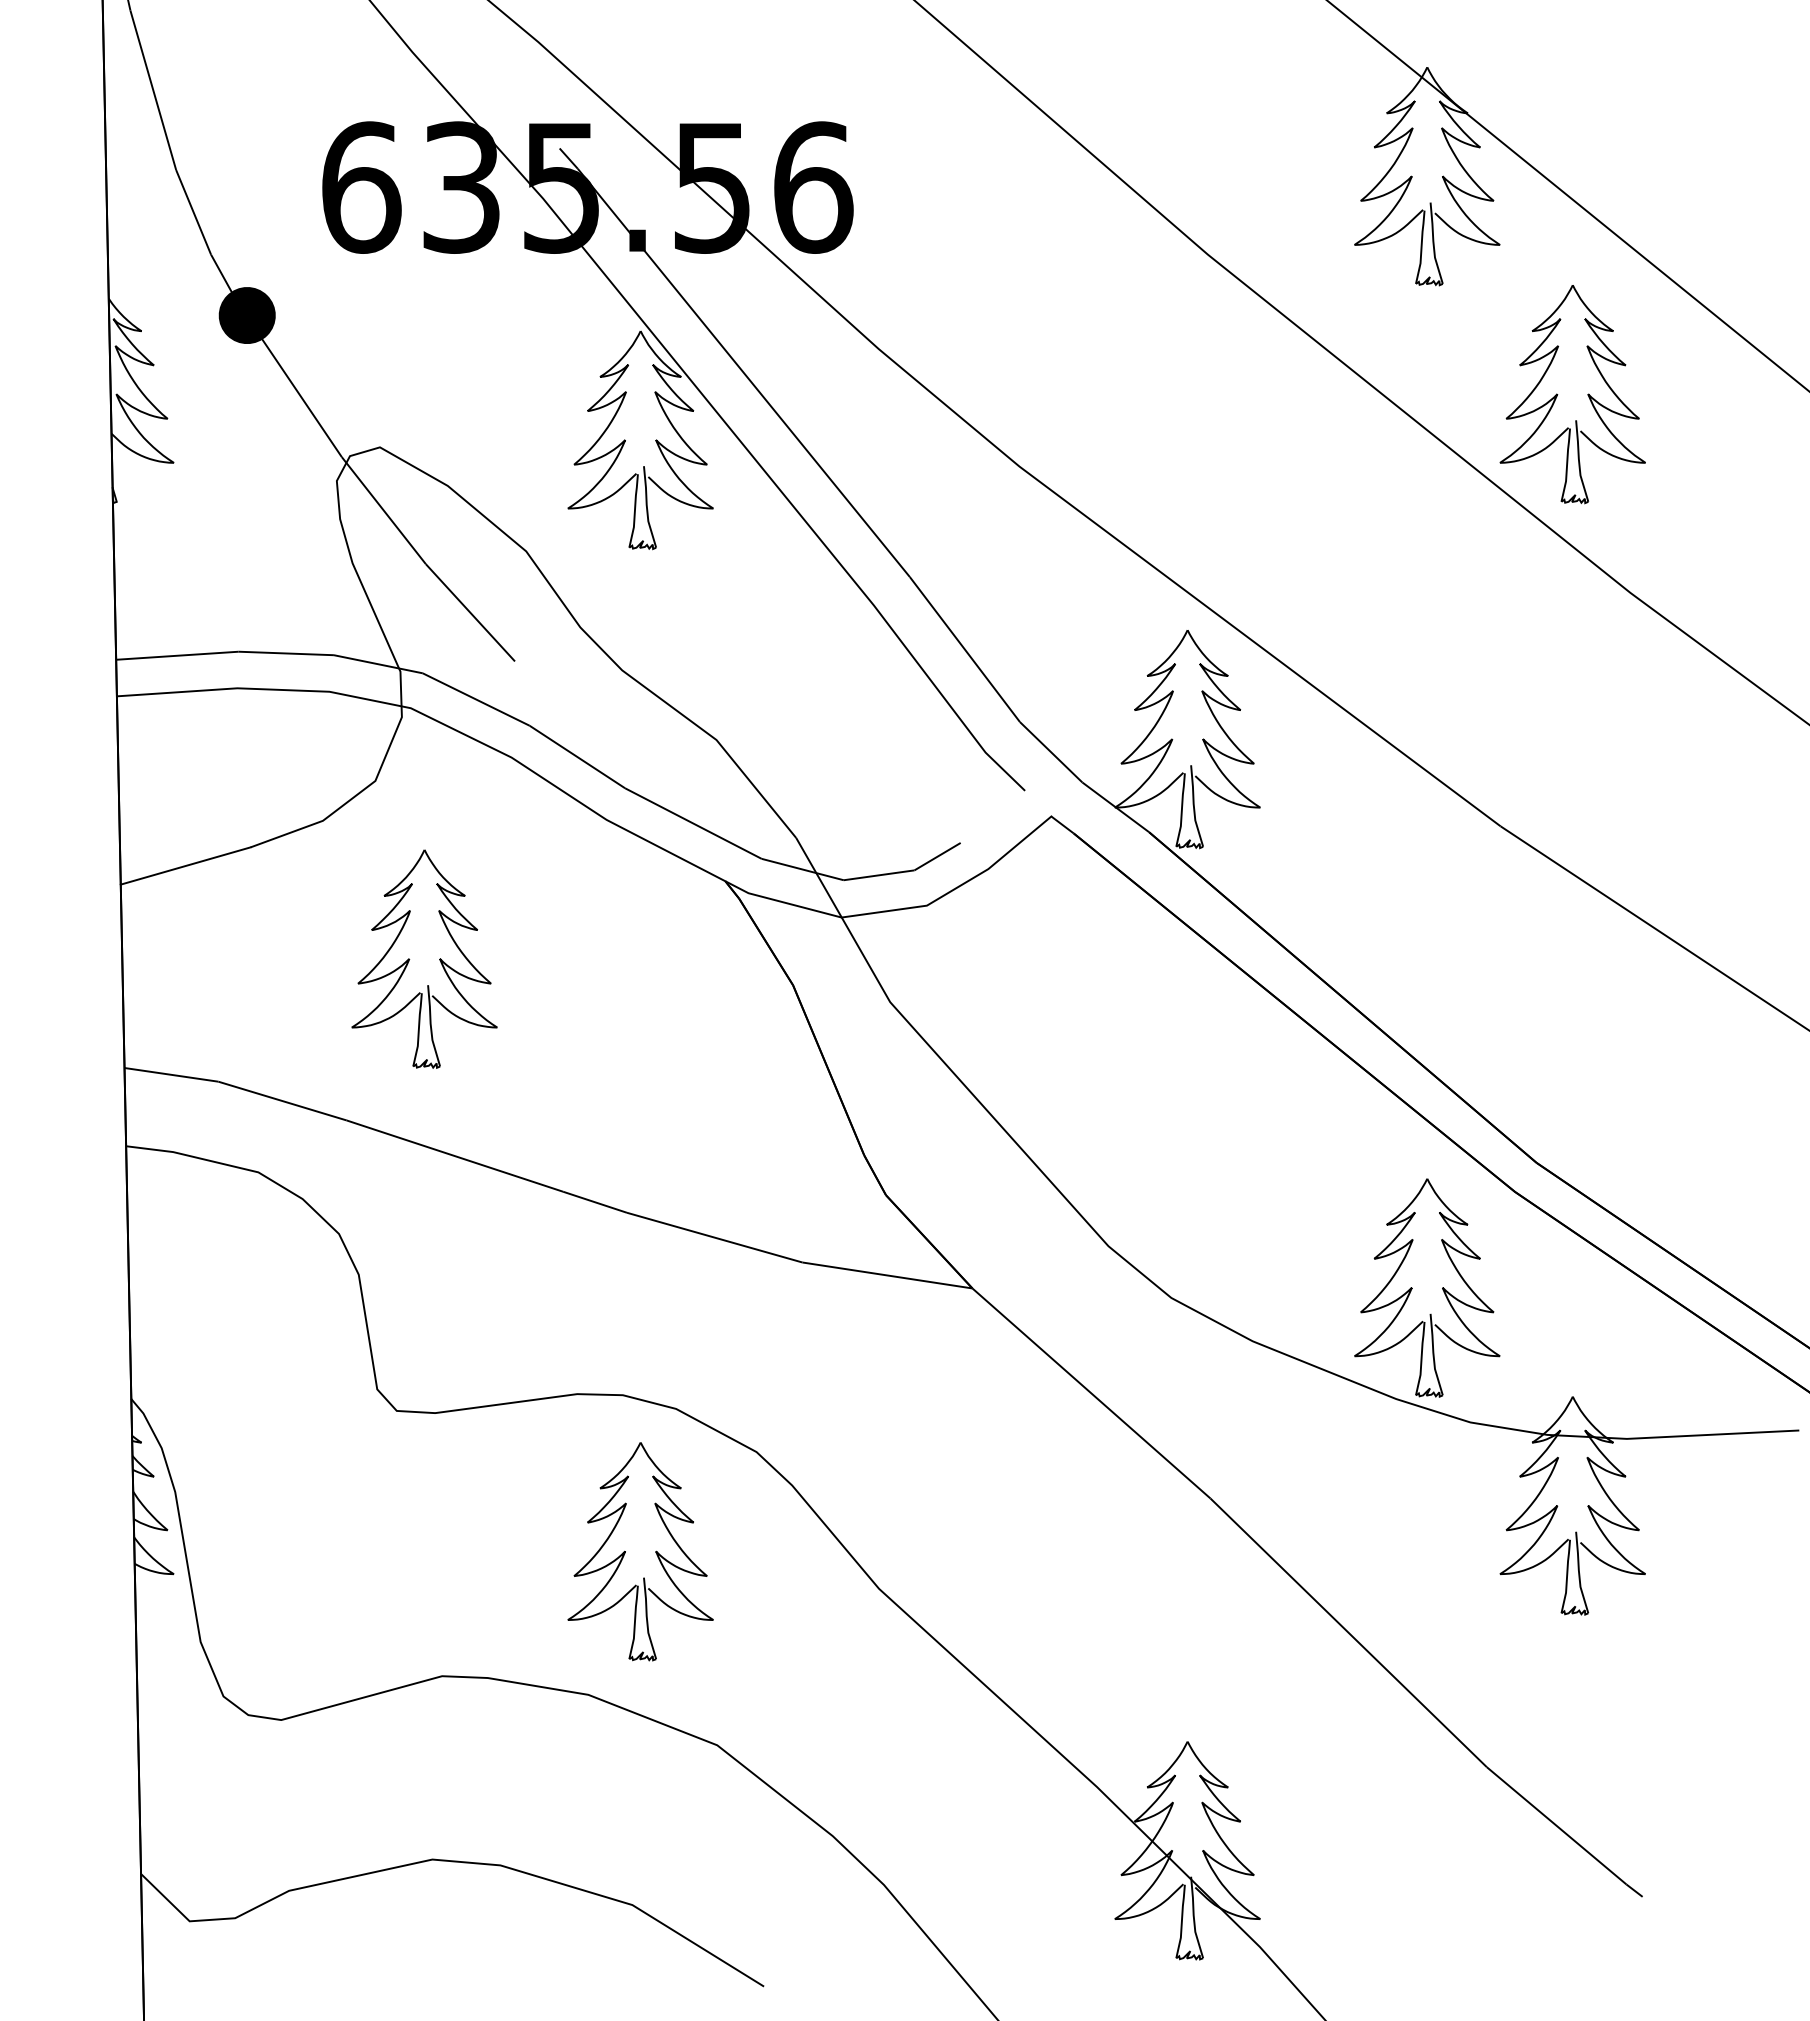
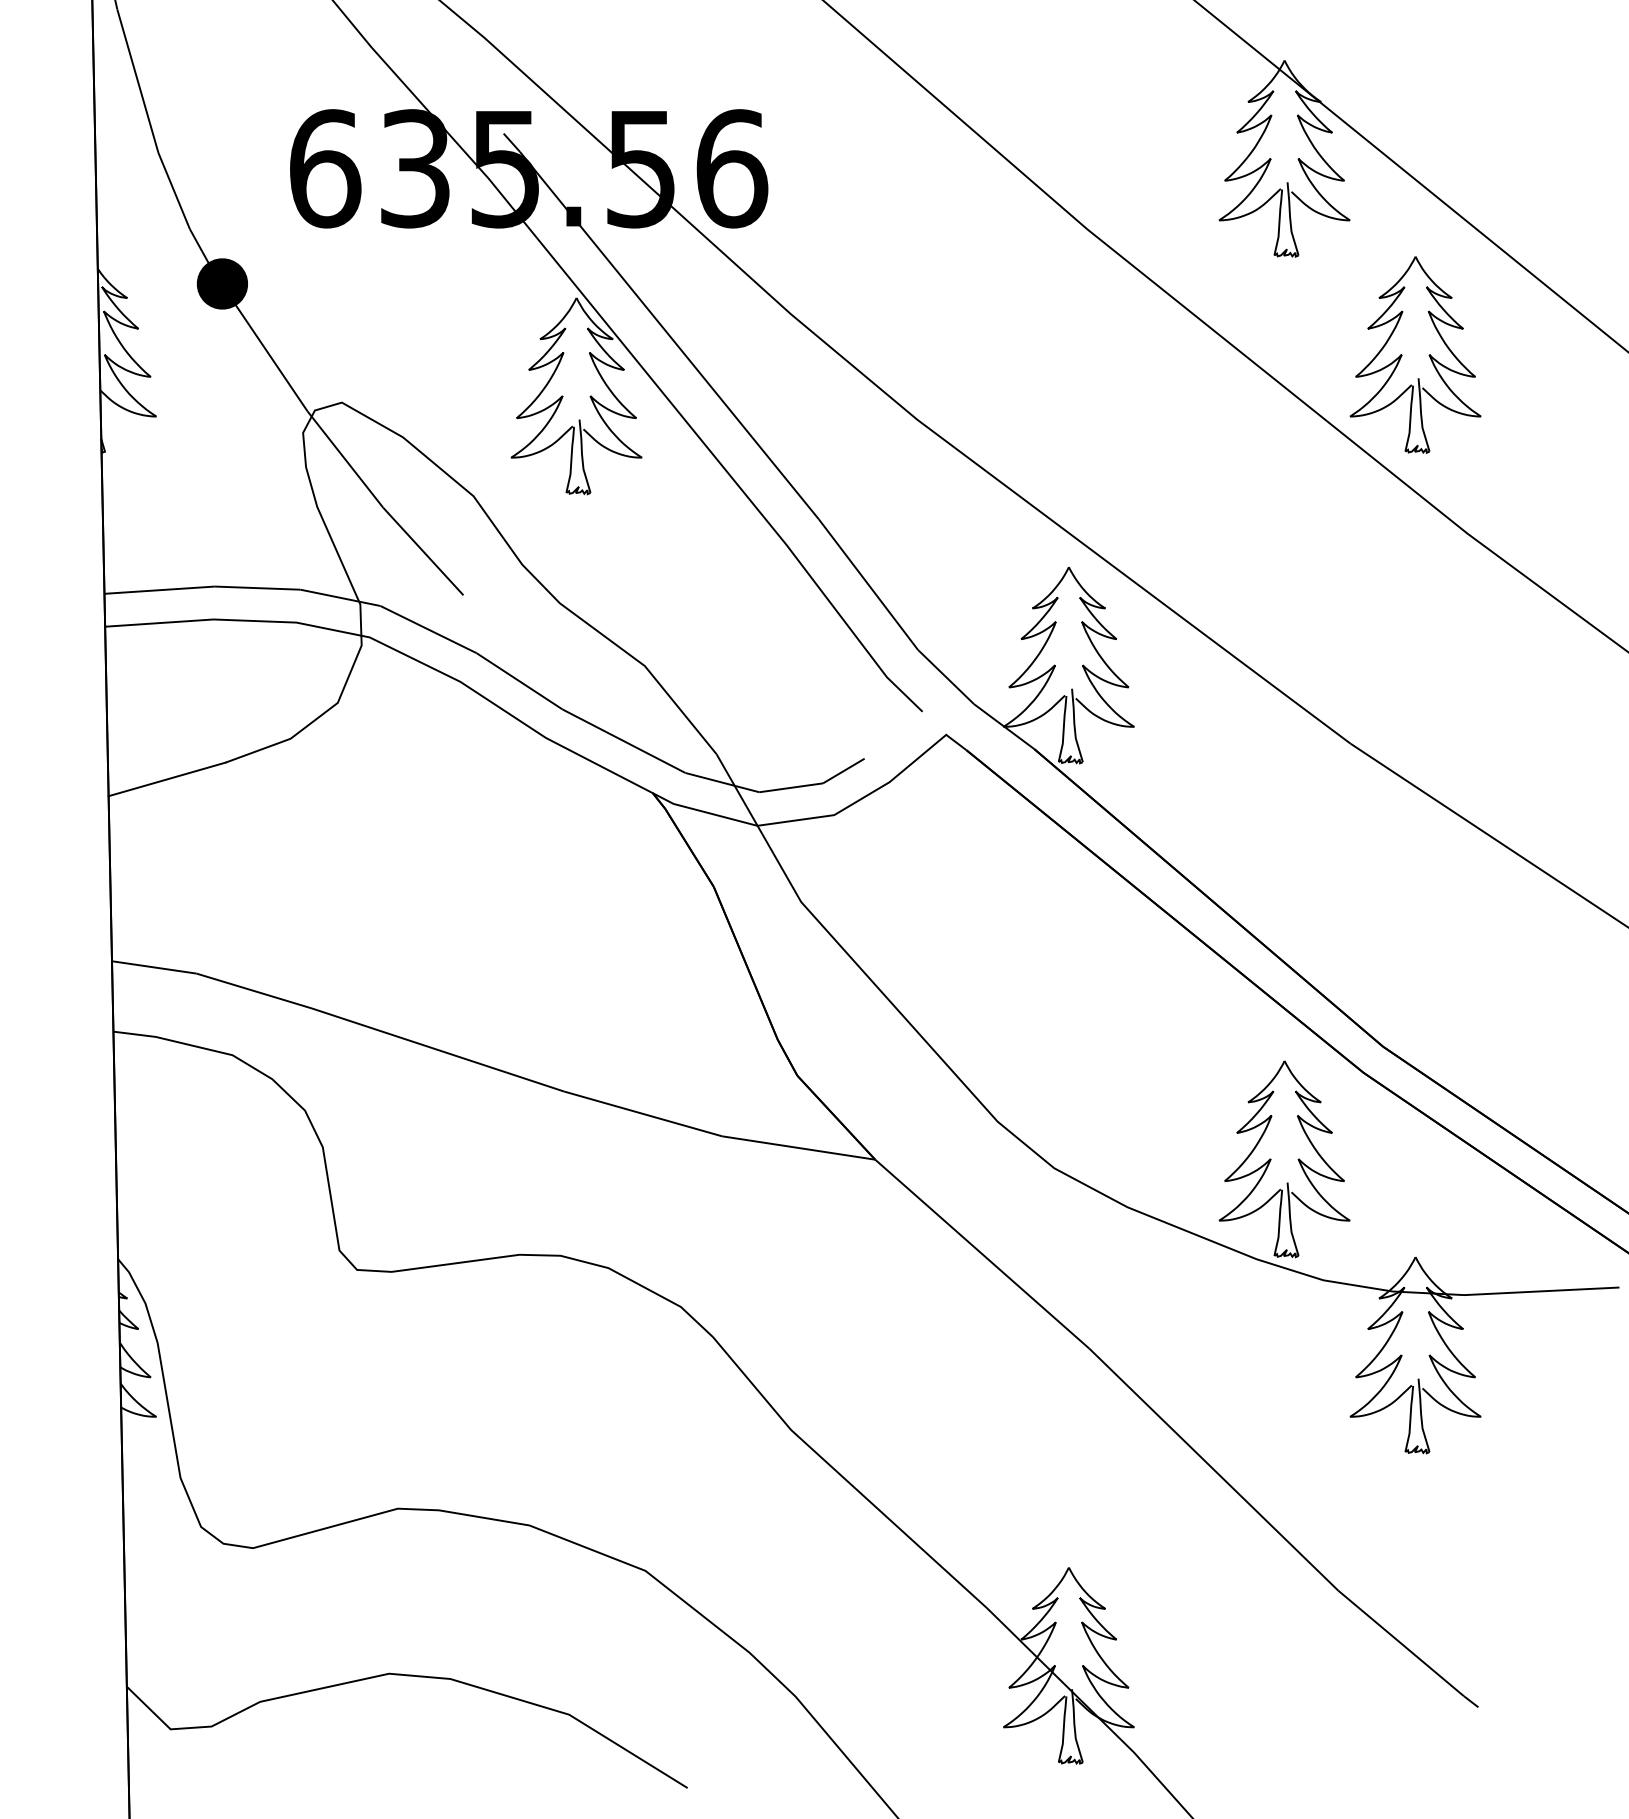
part: (410, 959) -> (369, 863), removed
part: (625, 1551) -> (562, 1396), removed

